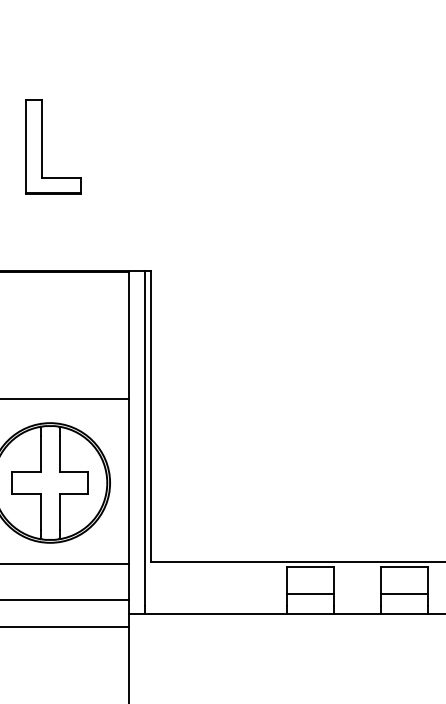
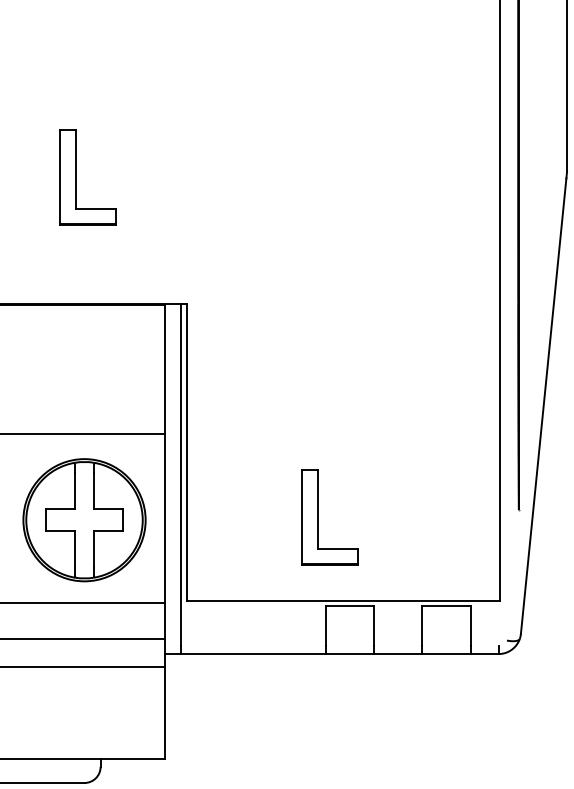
part: (279, 480) -> (318, 517), added
line: (309, 593) -> (349, 633), removed
line: (404, 593) -> (446, 633), removed

